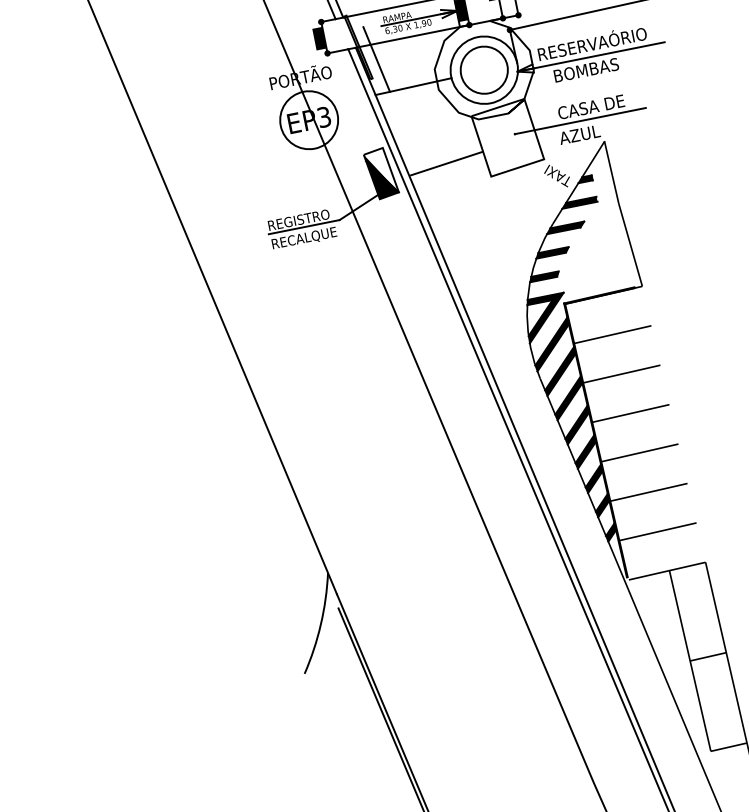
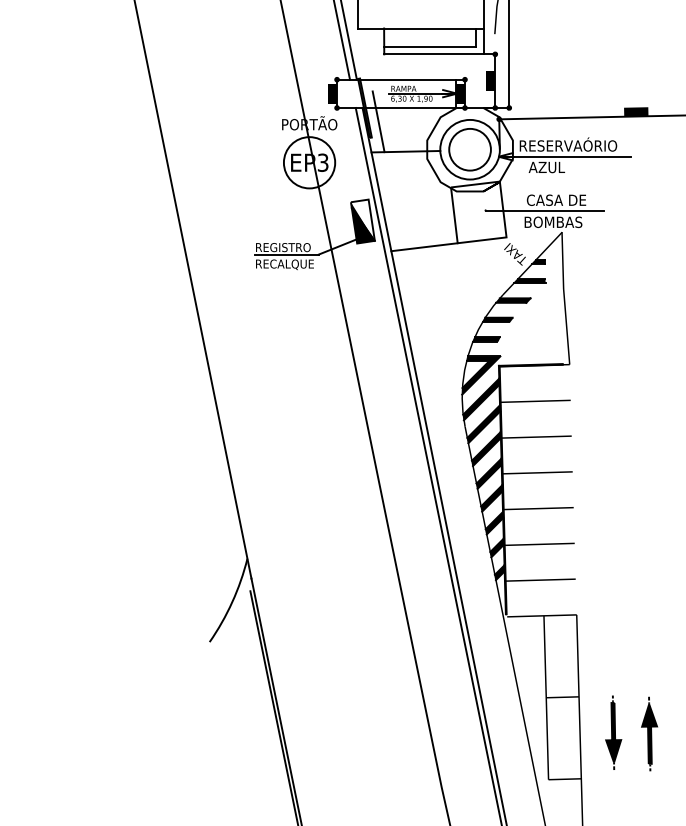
text: (585, 70) -> (557, 167), BOMBAS -> AZUL
text: (591, 132) -> (552, 222), AZUL -> BOMBAS
line: (446, 163) -> (424, 247), moved

